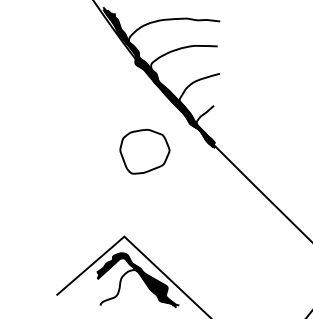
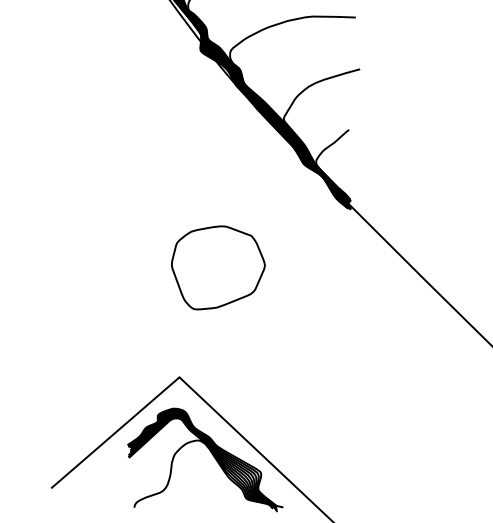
part: (144, 151) -> (217, 267), moved

